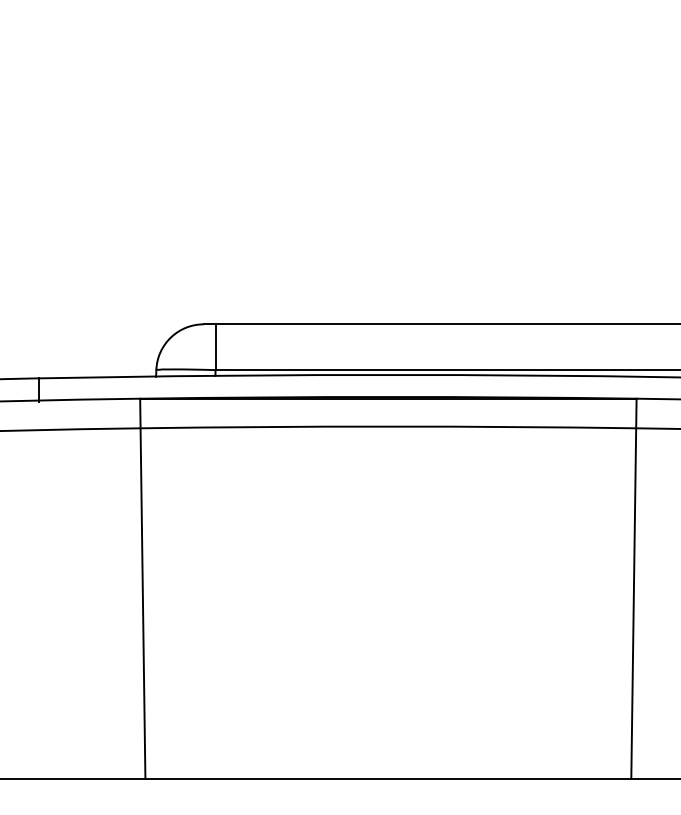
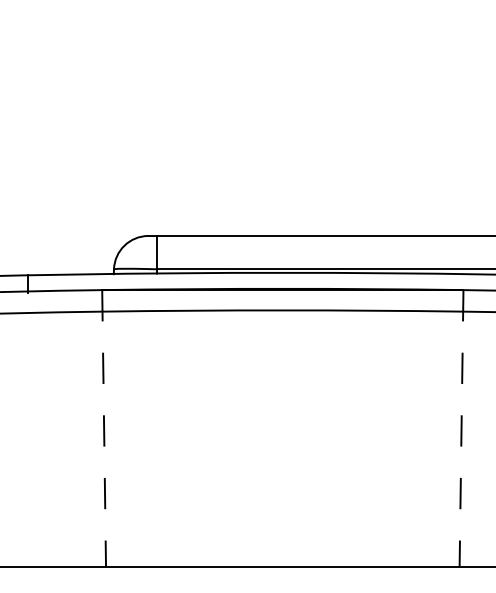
line: (142, 589) -> (103, 428), solid -> dashed
line: (633, 589) -> (461, 428), solid -> dashed

